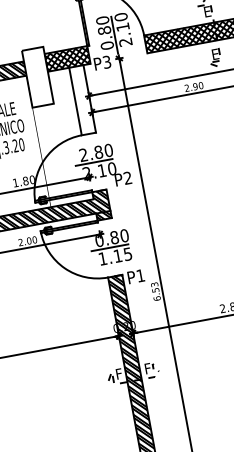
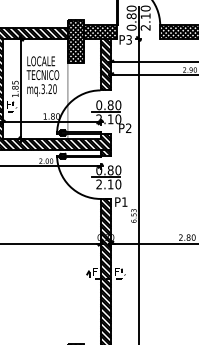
hatch: (37, 77) -> (75, 41), added
hatch: (82, 100) -> (105, 64), added
text: (84, 155) -> (99, 105), 2.80 -> 0.80
text: (115, 256) -> (108, 184), 1.15 -> 2.10

